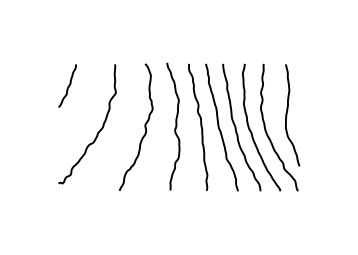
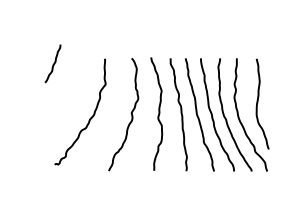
curve: (68, 85) -> (53, 63), moved

